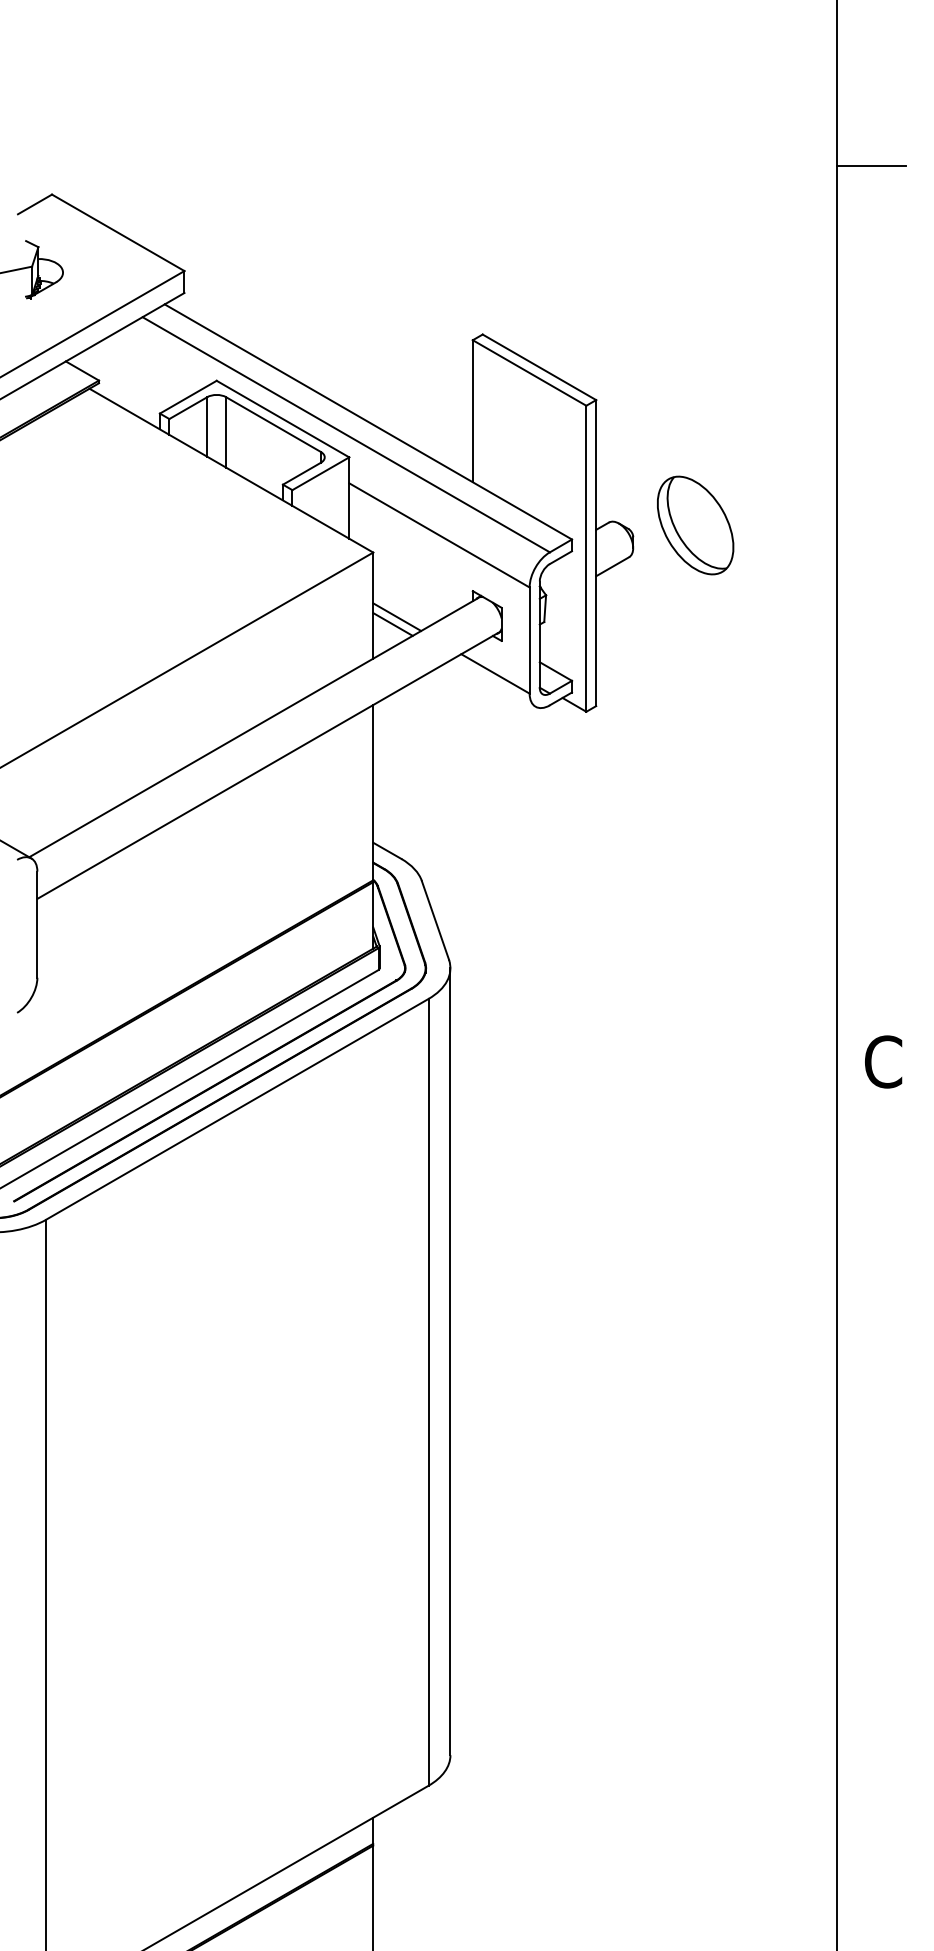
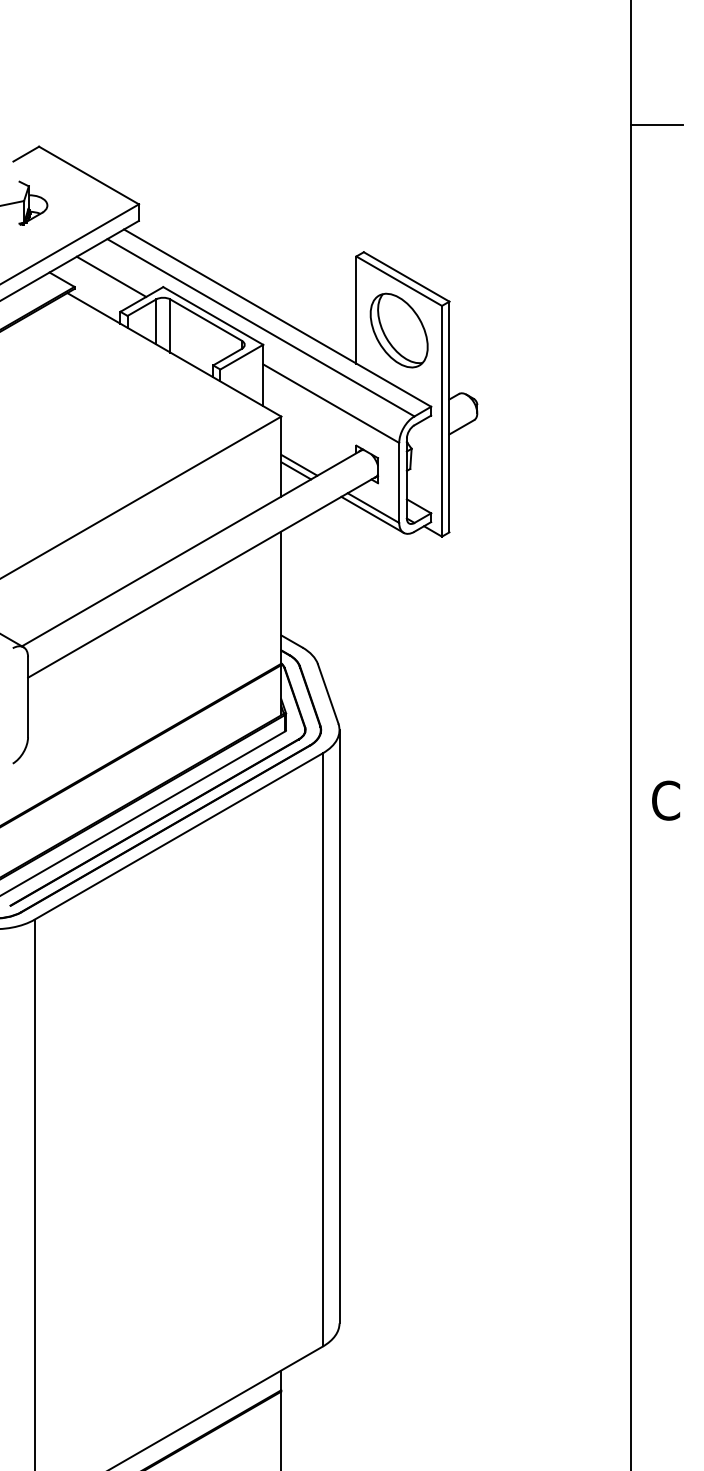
line: (148, 366) -> (111, 276), added
part: (695, 525) -> (399, 330), moved
line: (493, 682) -> (371, 514), added

